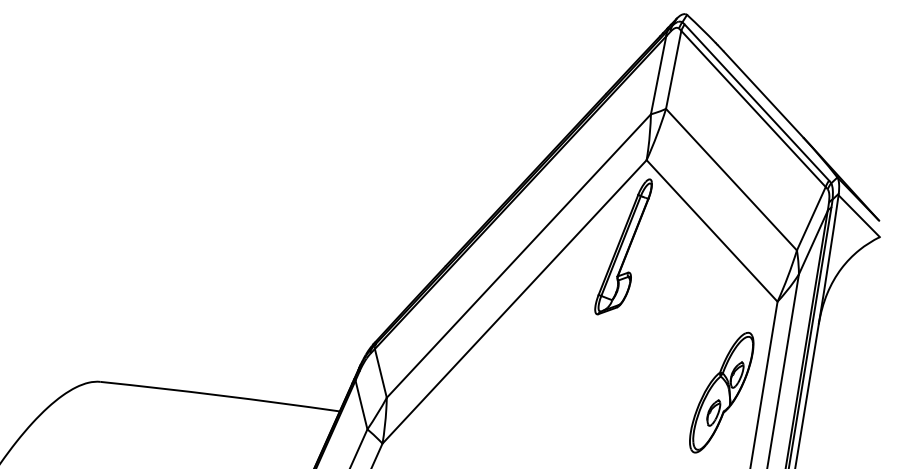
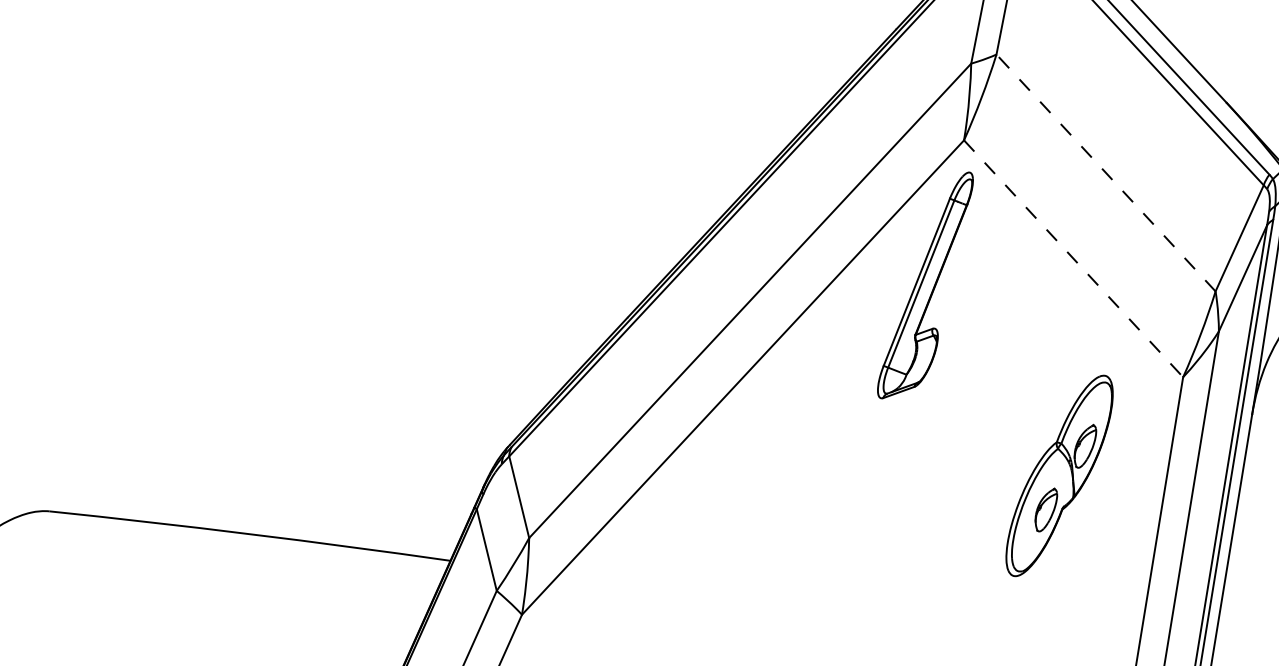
line: (731, 179) -> (1106, 172), solid -> dashed
line: (712, 231) -> (1074, 259), solid -> dashed
part: (721, 392) -> (1059, 475), moved

